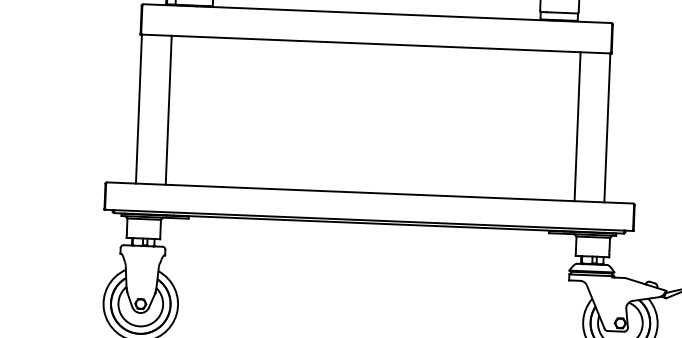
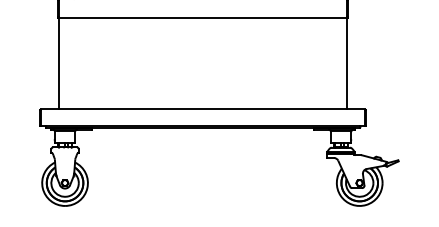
line: (168, 110) -> (77, 63), removed
line: (577, 126) -> (328, 63), removed

